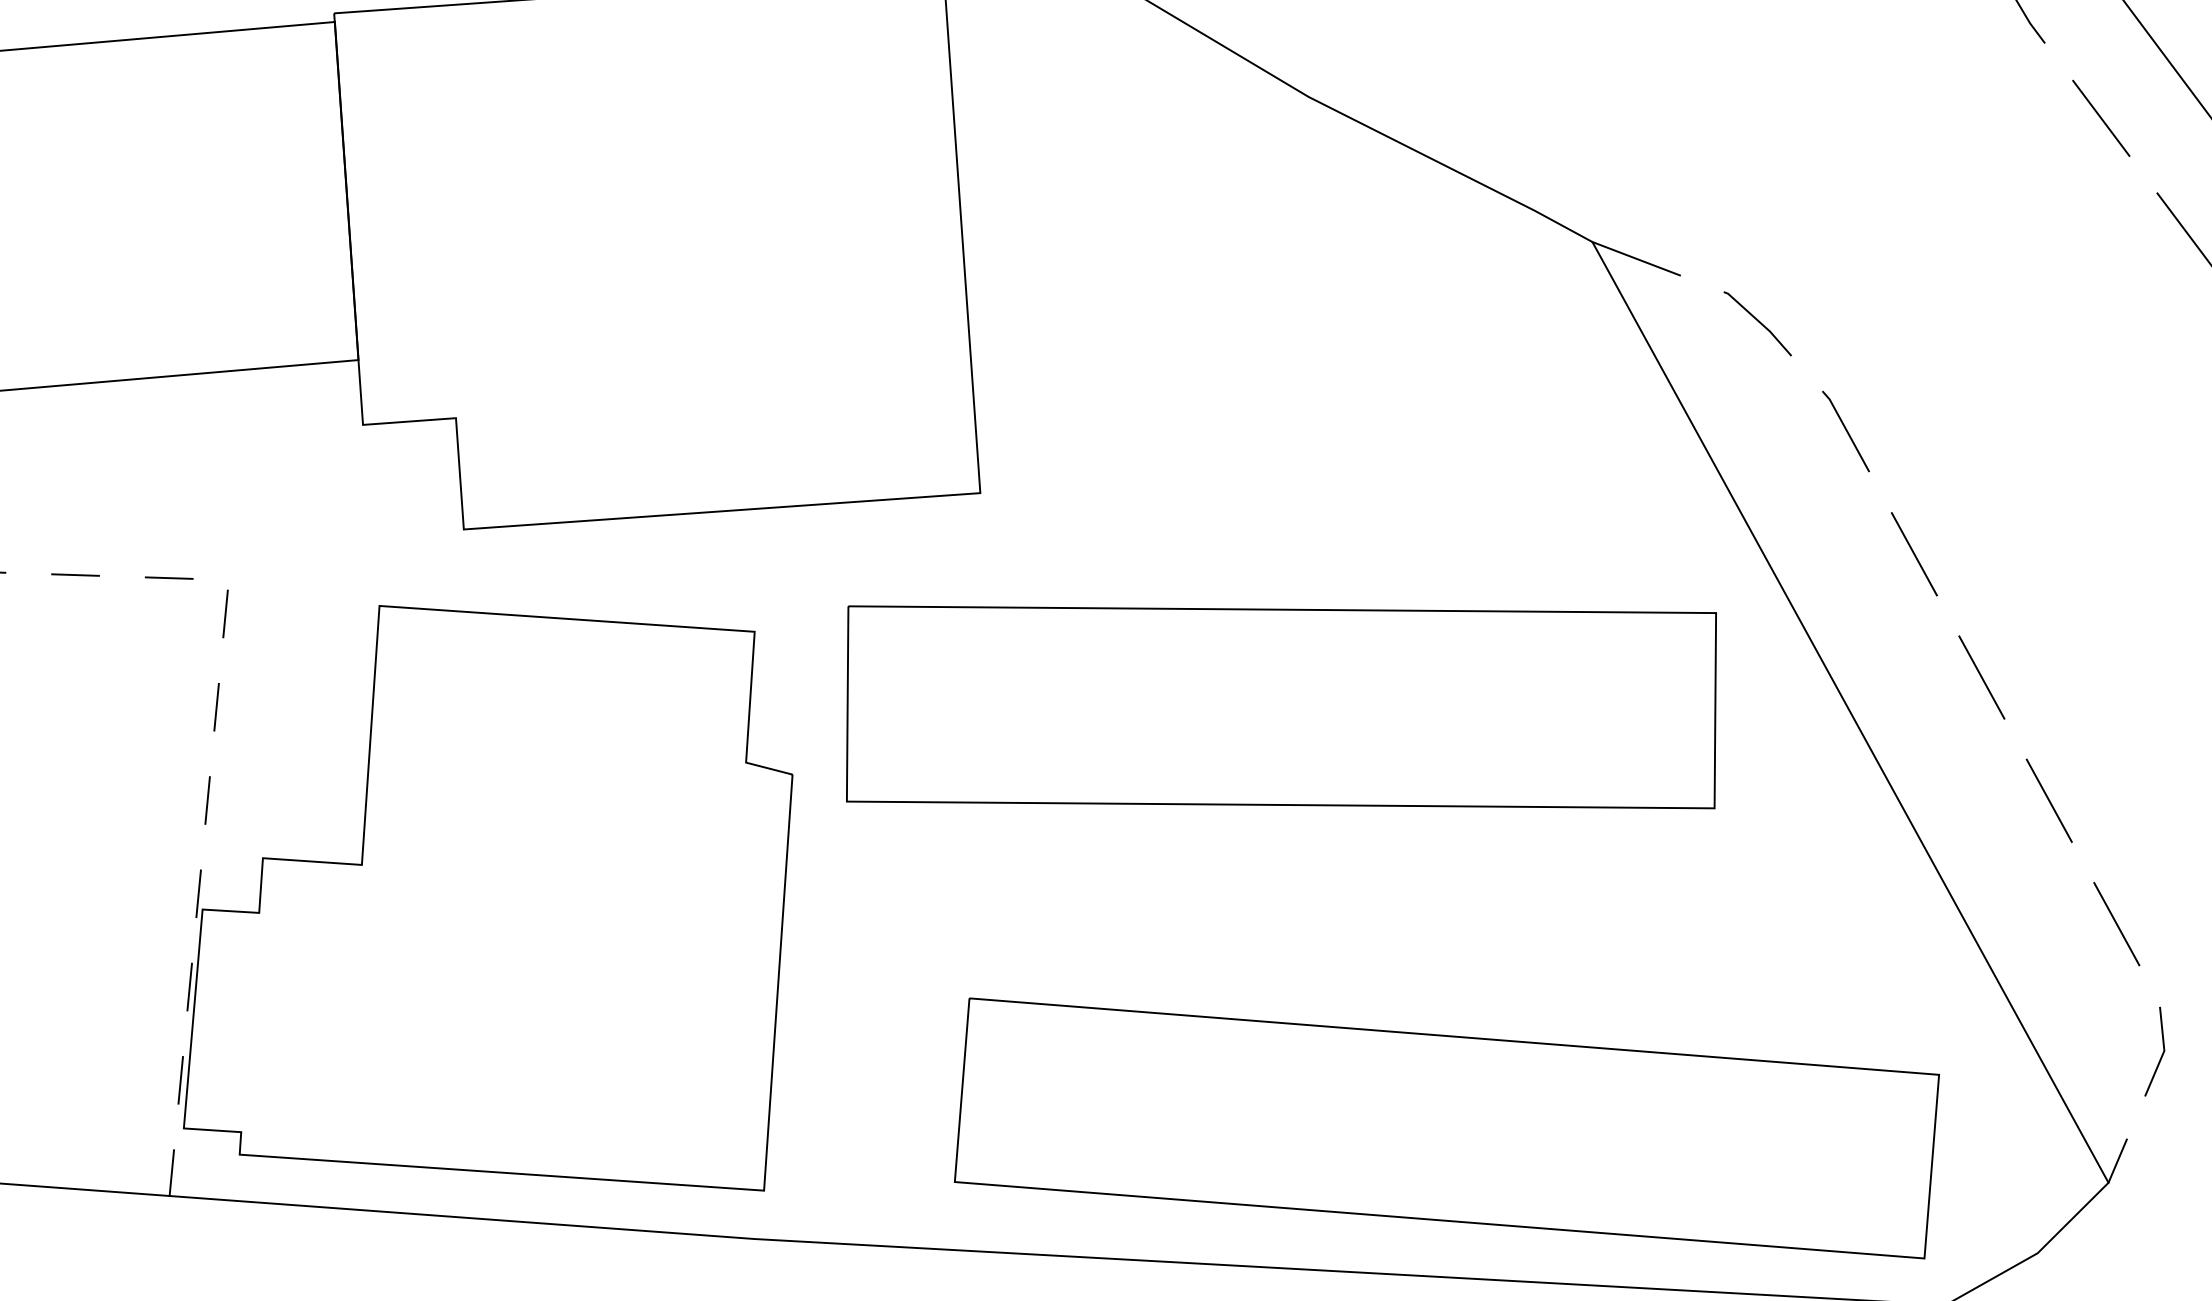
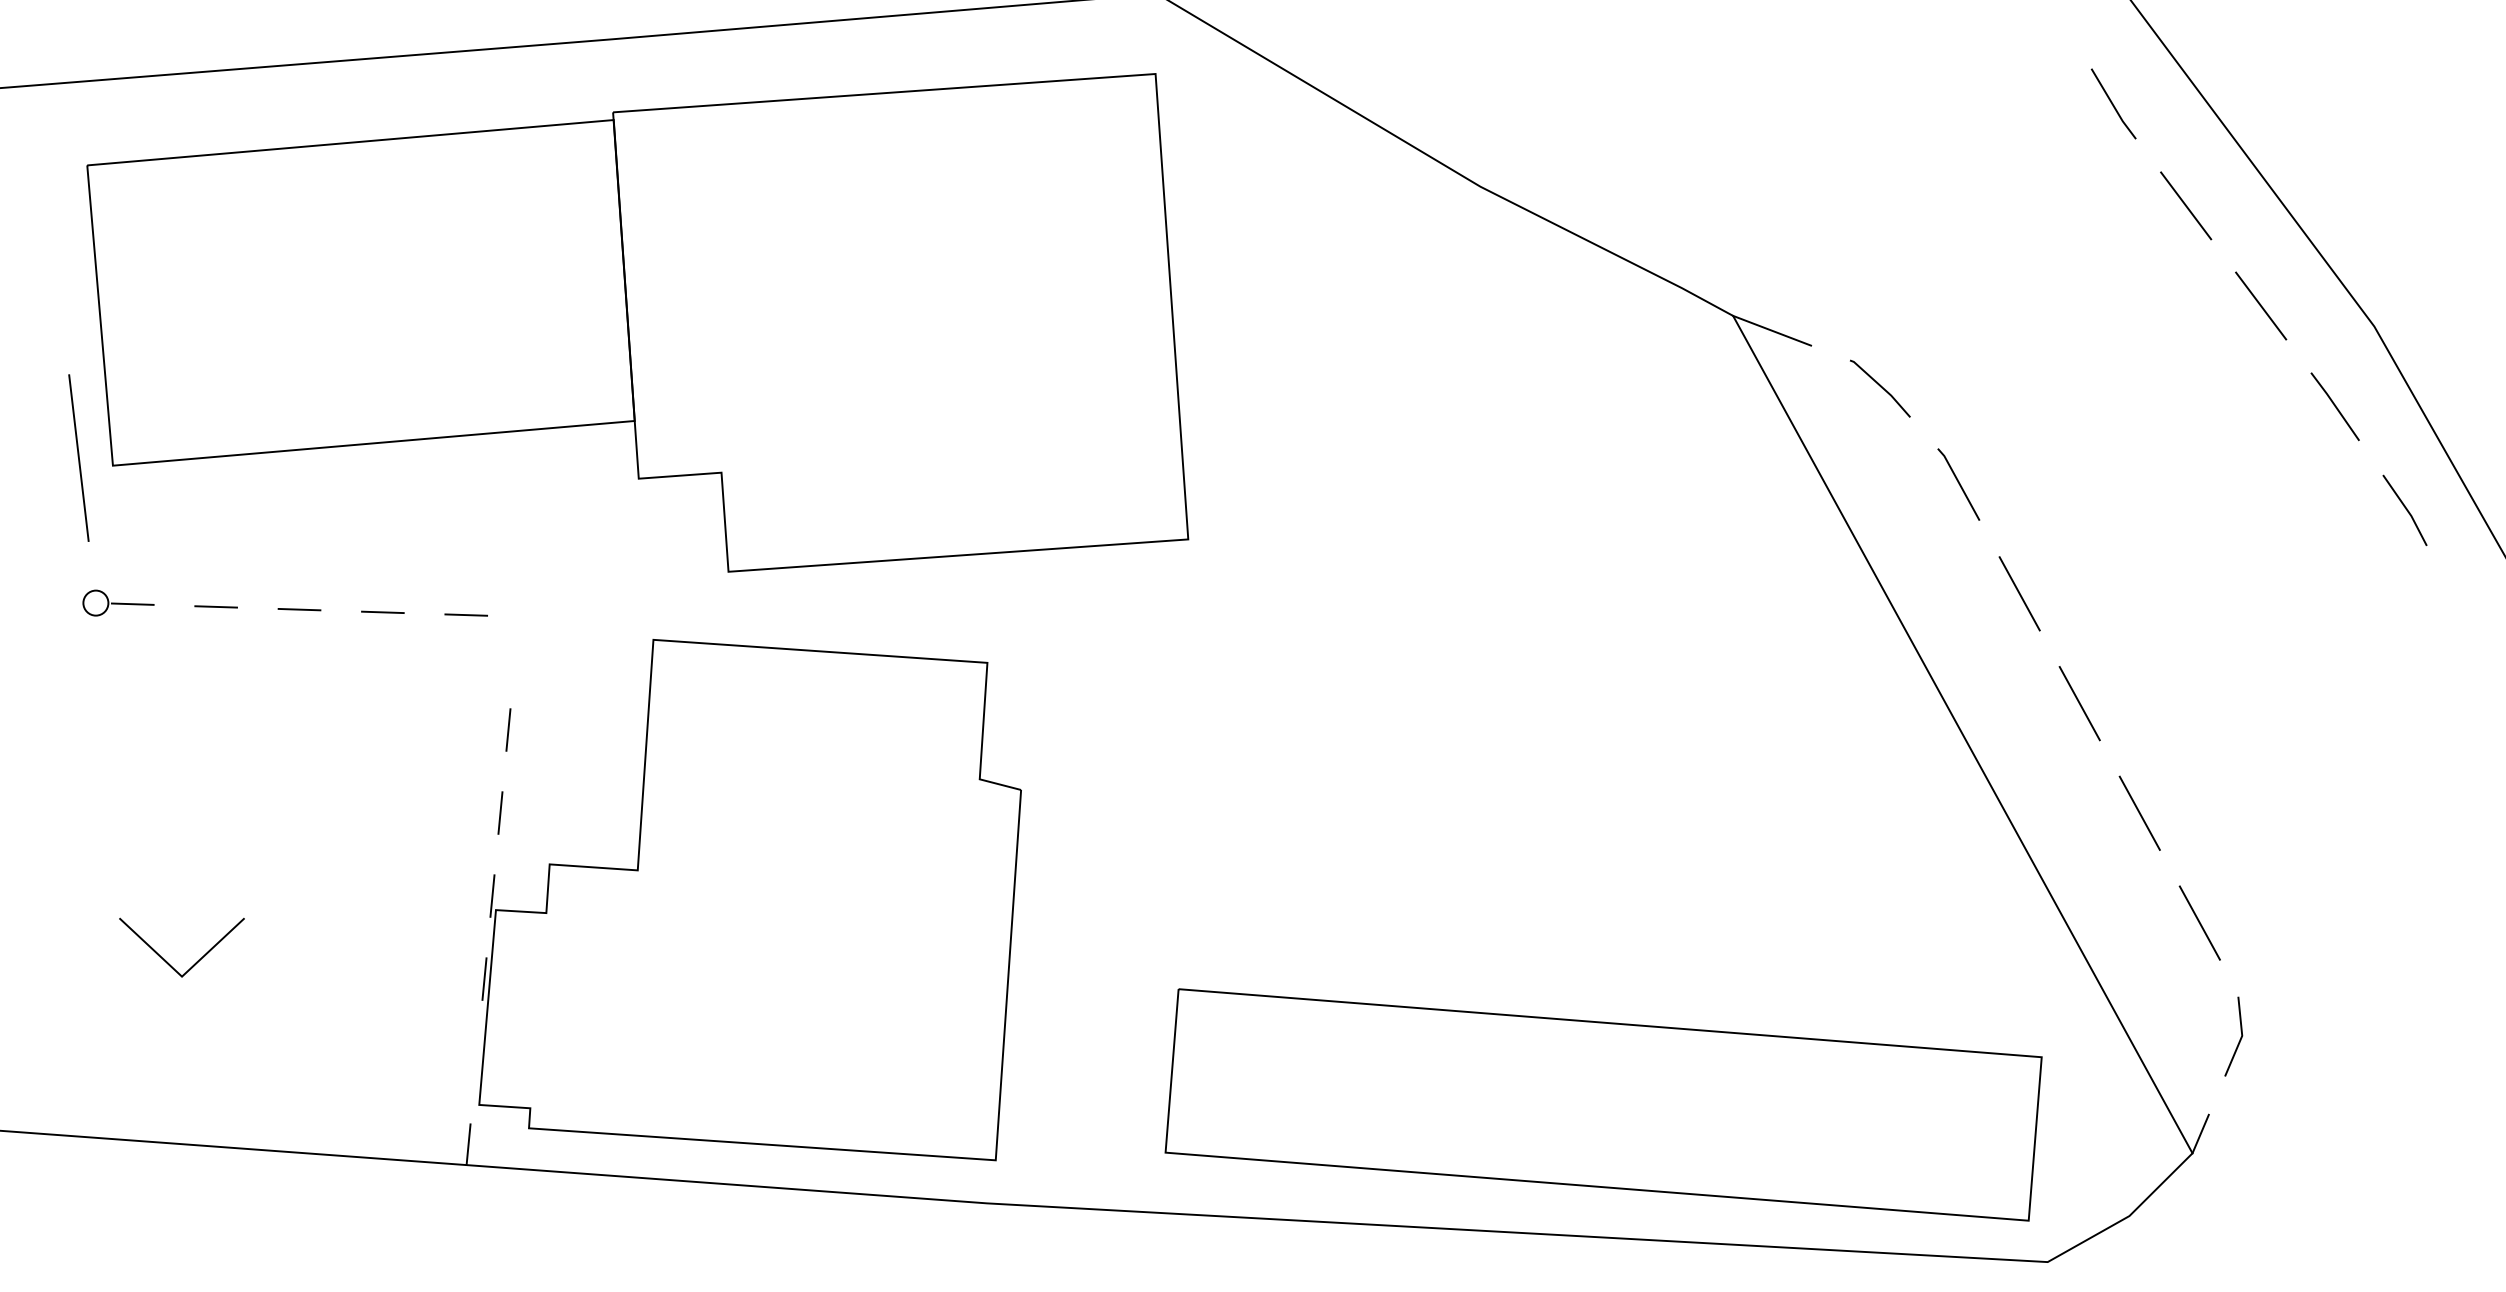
line: (225, 613) -> (516, 646), removed
part: (1281, 706) -> (1456, 729), removed
line: (180, 1079) -> (476, 1061), removed

